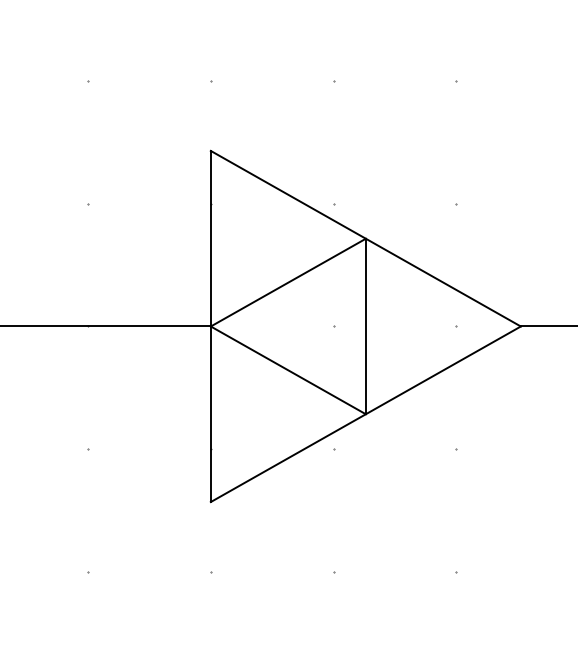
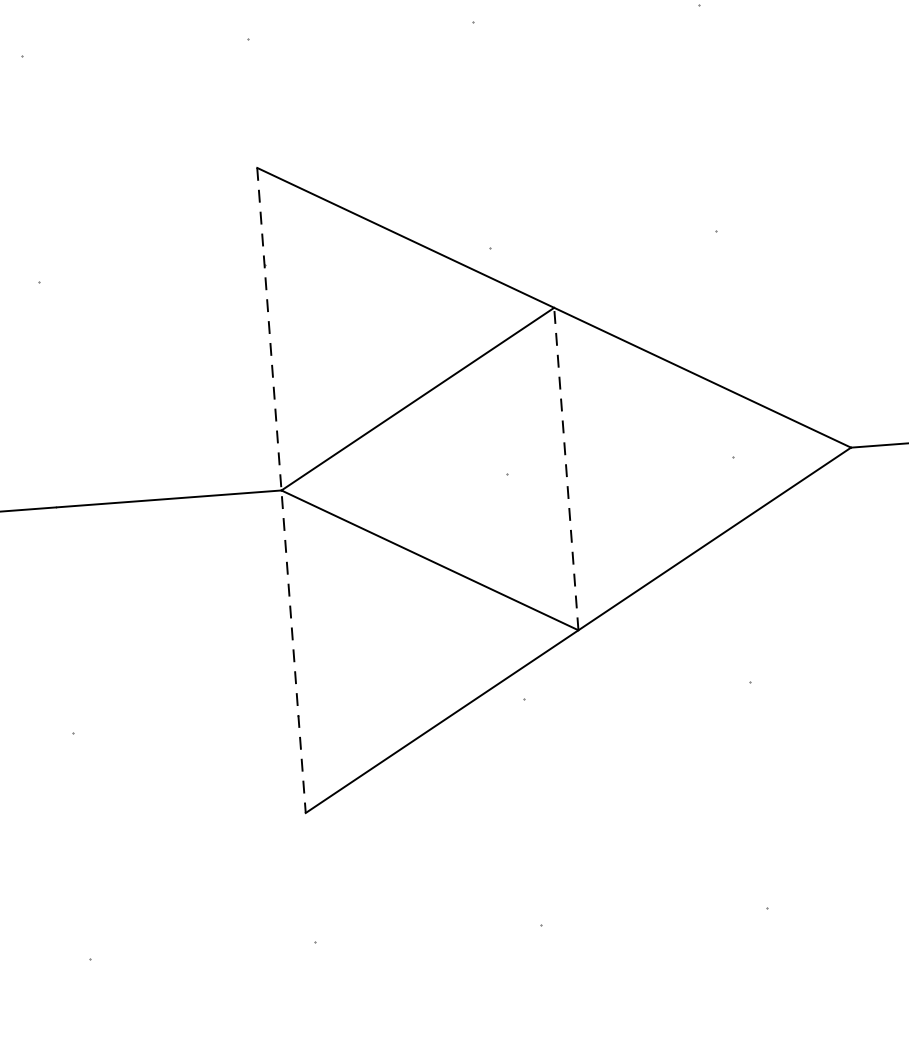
line: (210, 326) -> (280, 490), solid -> dashed
line: (365, 326) -> (565, 469), solid -> dashed

